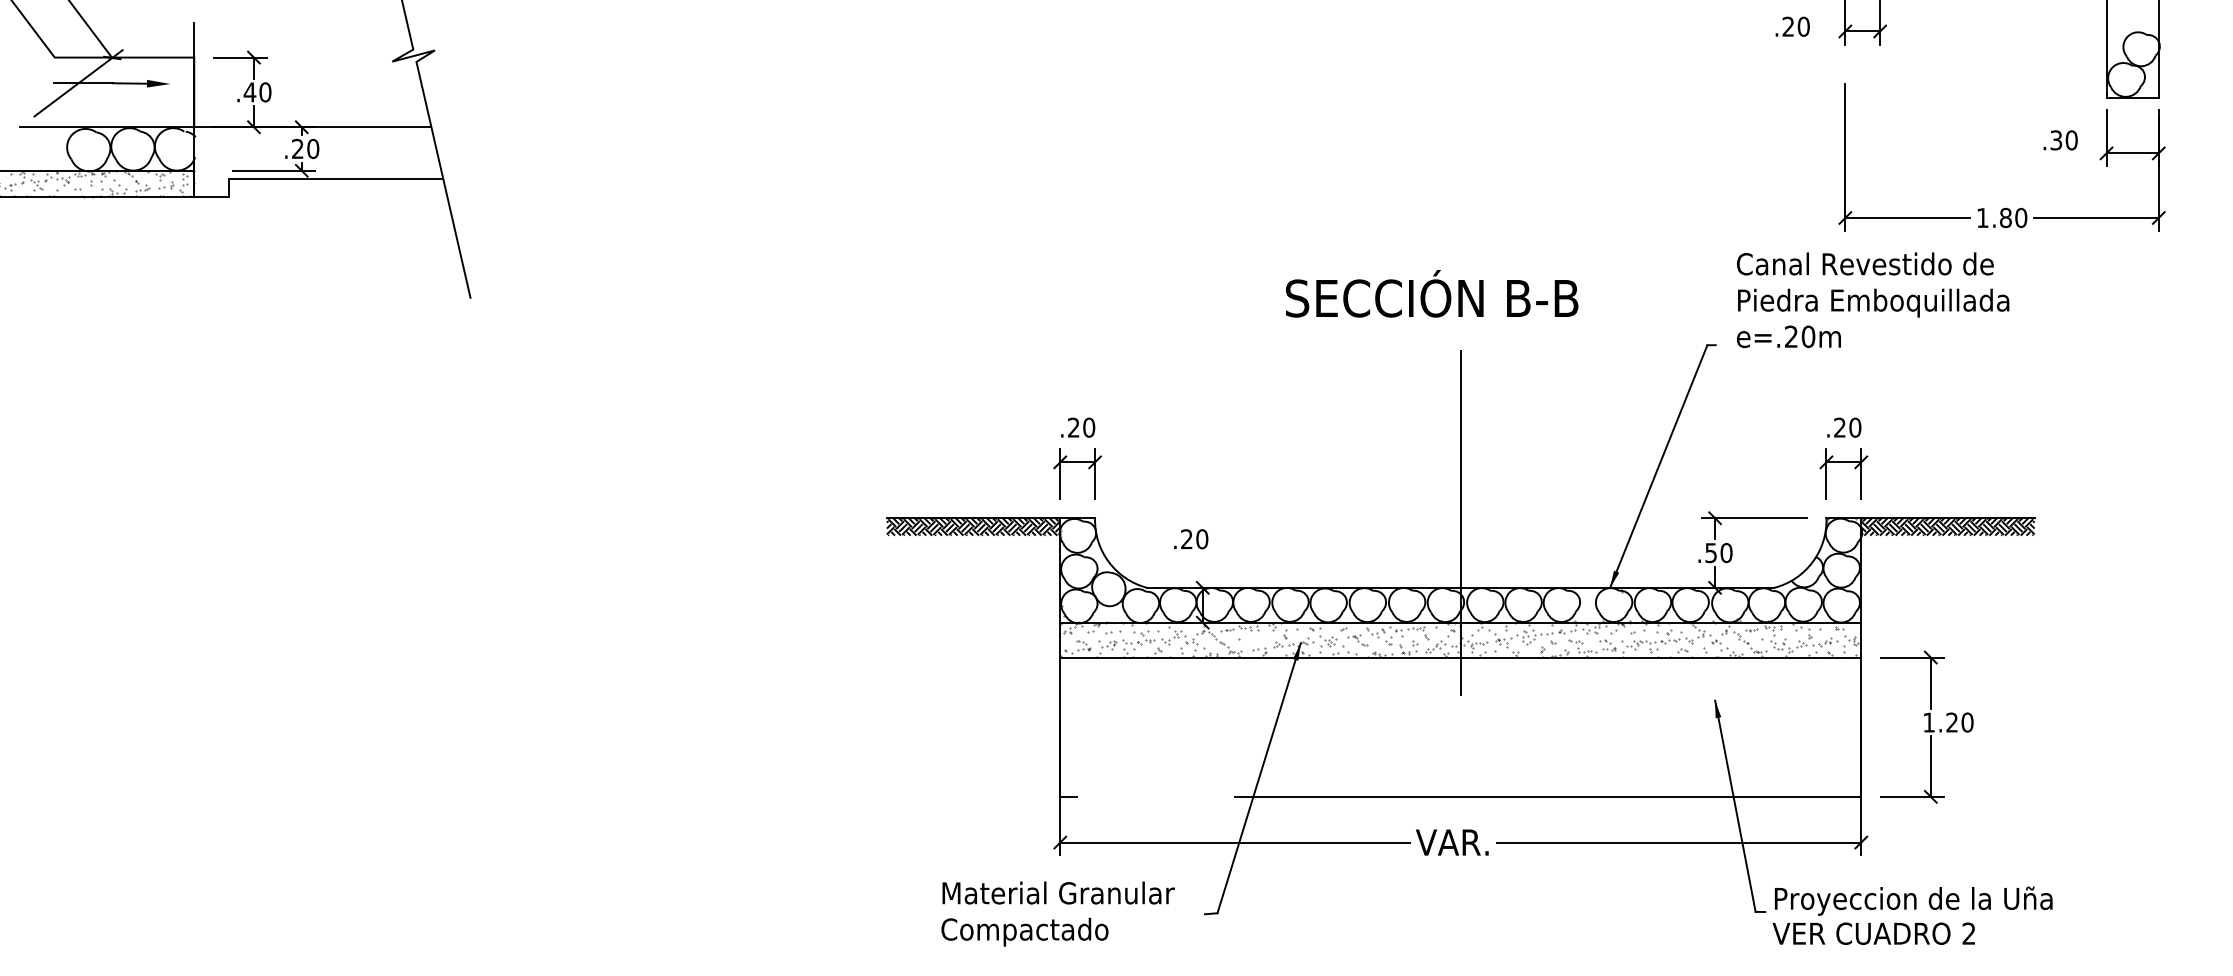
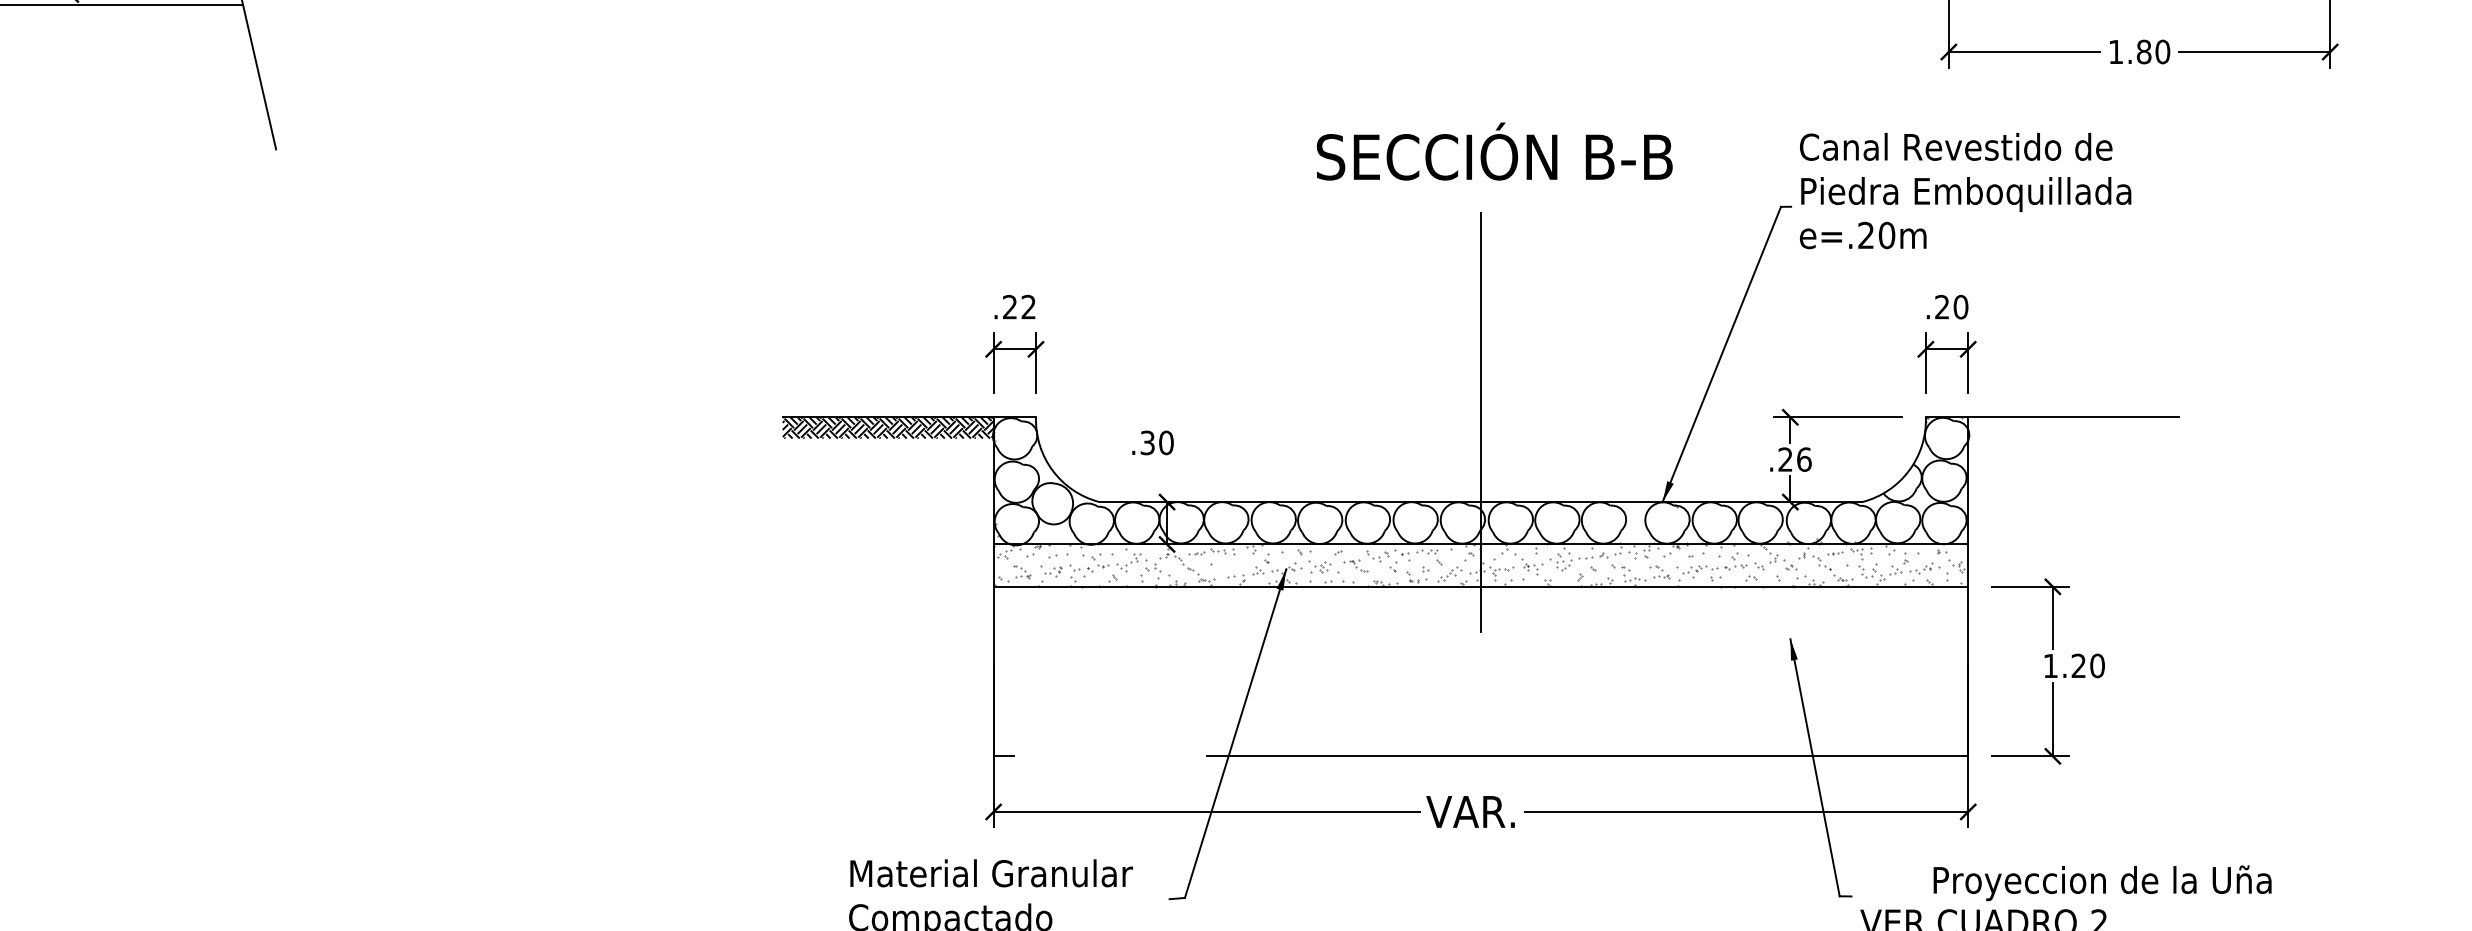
text: (1432, 293) -> (1495, 151), moved
text: (1873, 299) -> (1966, 190), moved
text: (1089, 427) -> (1029, 306), .20 -> .22
hatch: (1947, 526) -> (2073, 427), removed
text: (1186, 539) -> (1147, 443), .20 -> .30
text: (1718, 553) -> (1794, 460), .50 -> .26
text: (1913, 900) -> (2102, 882), moved

